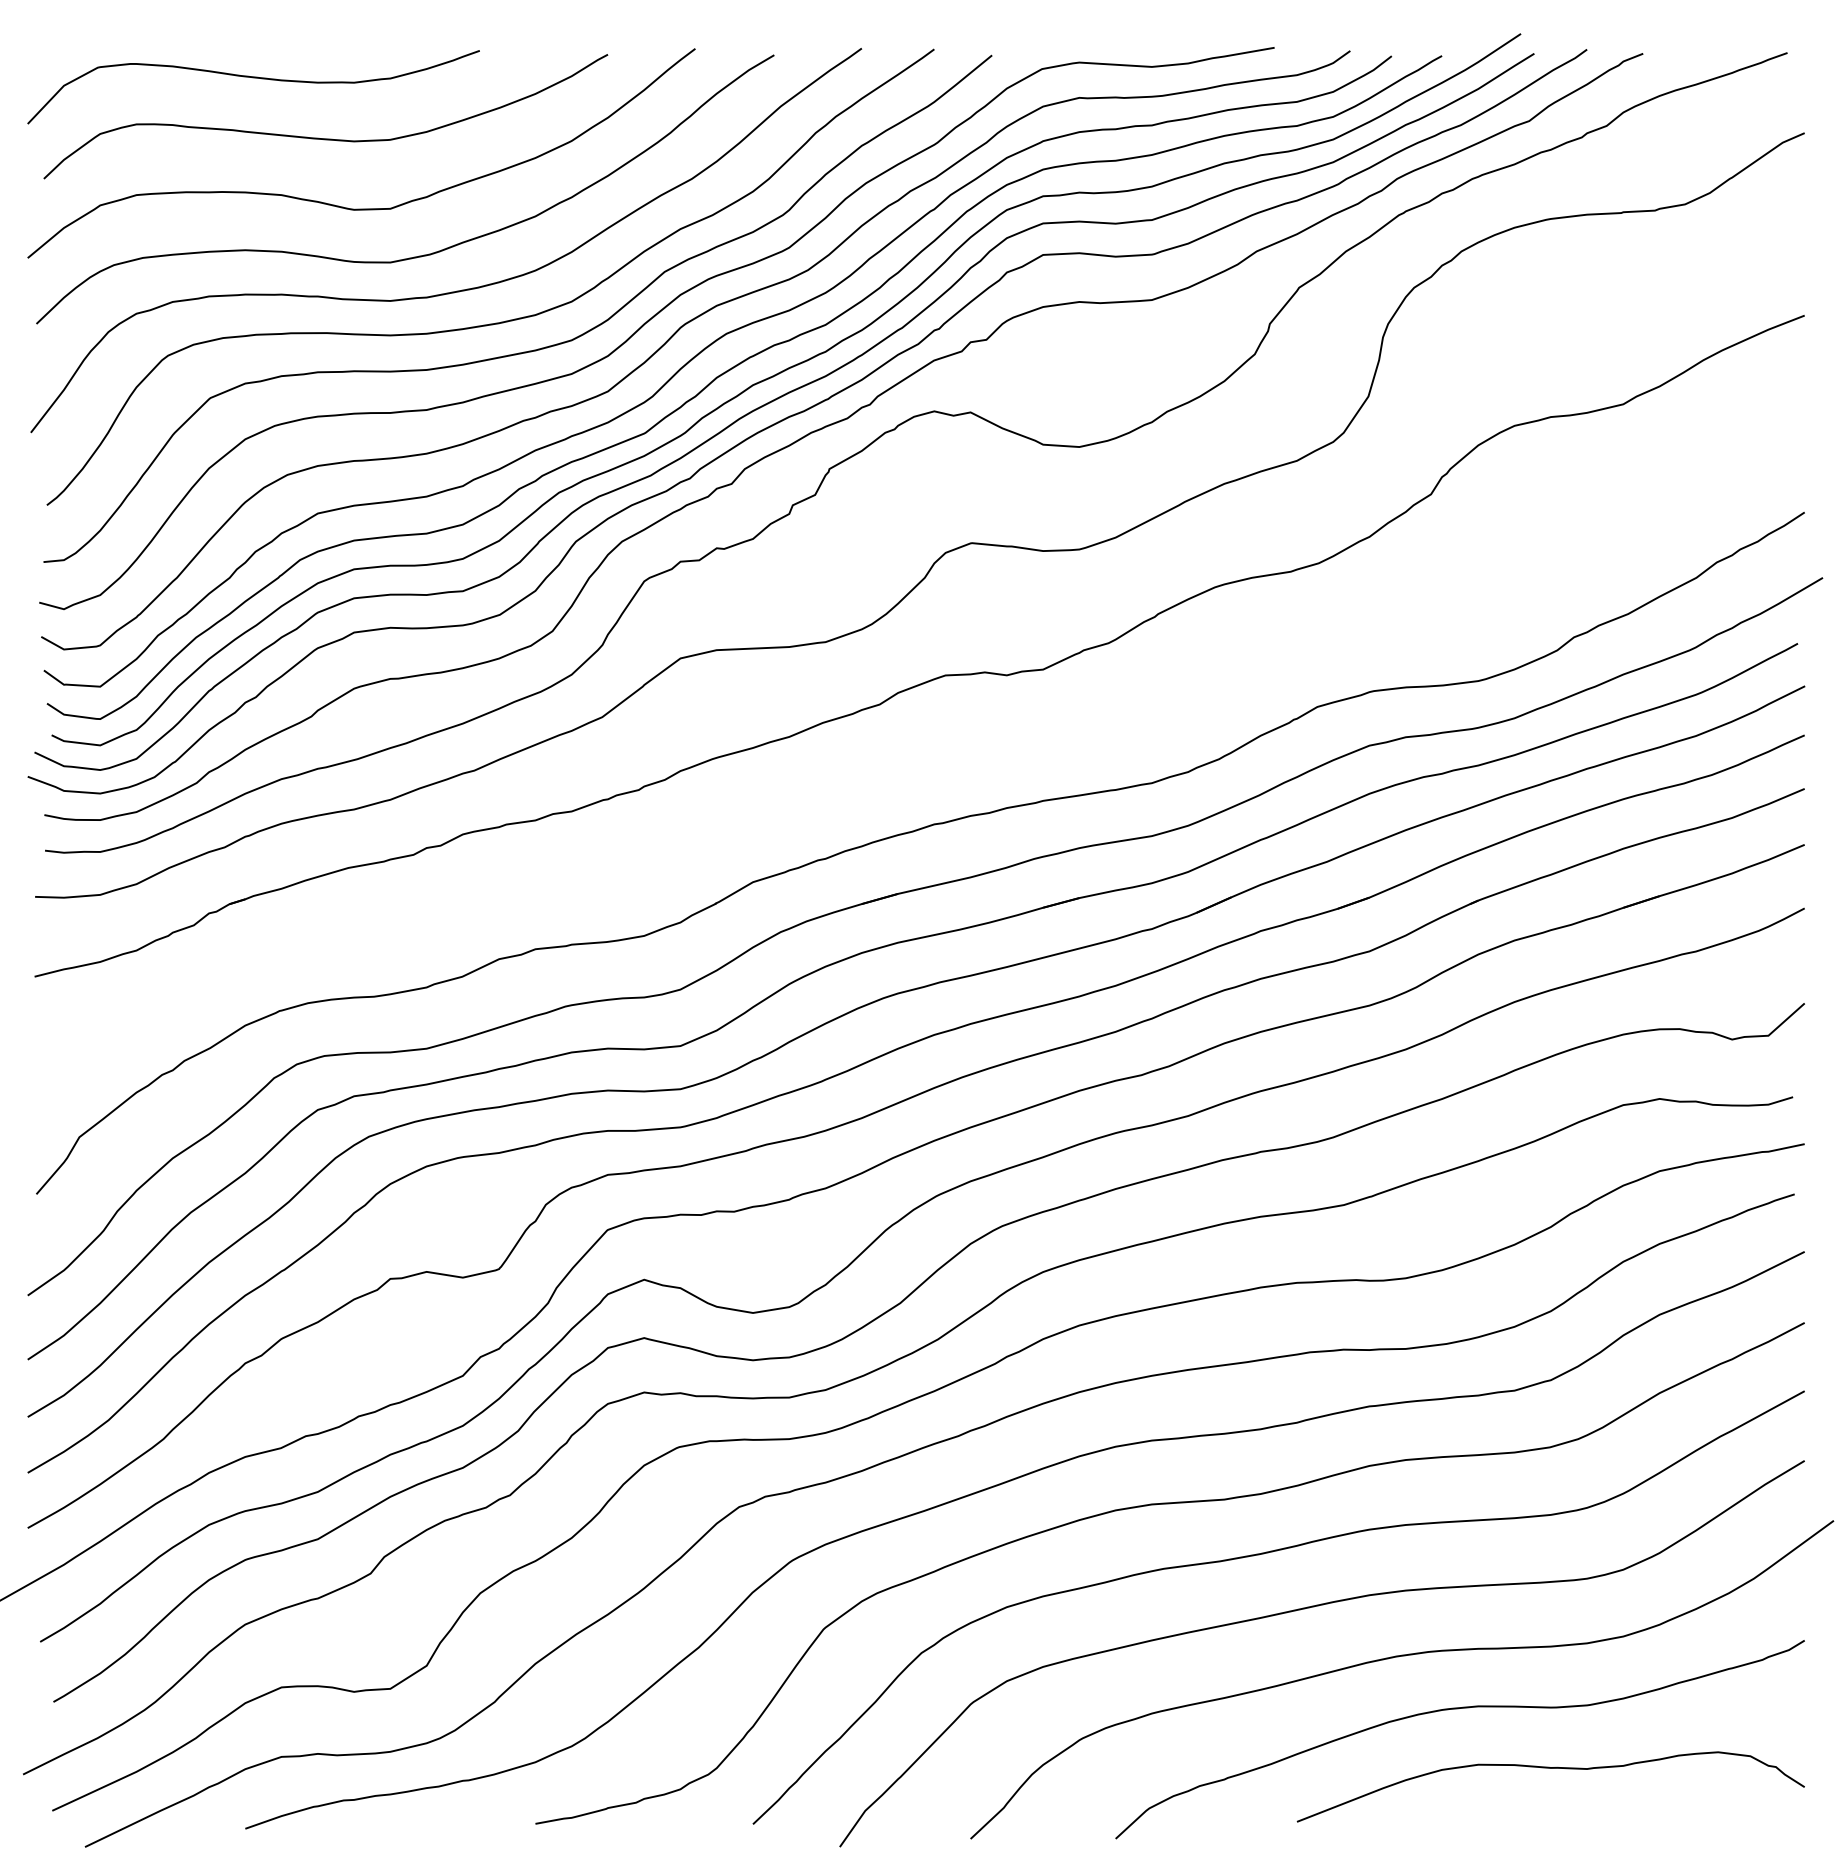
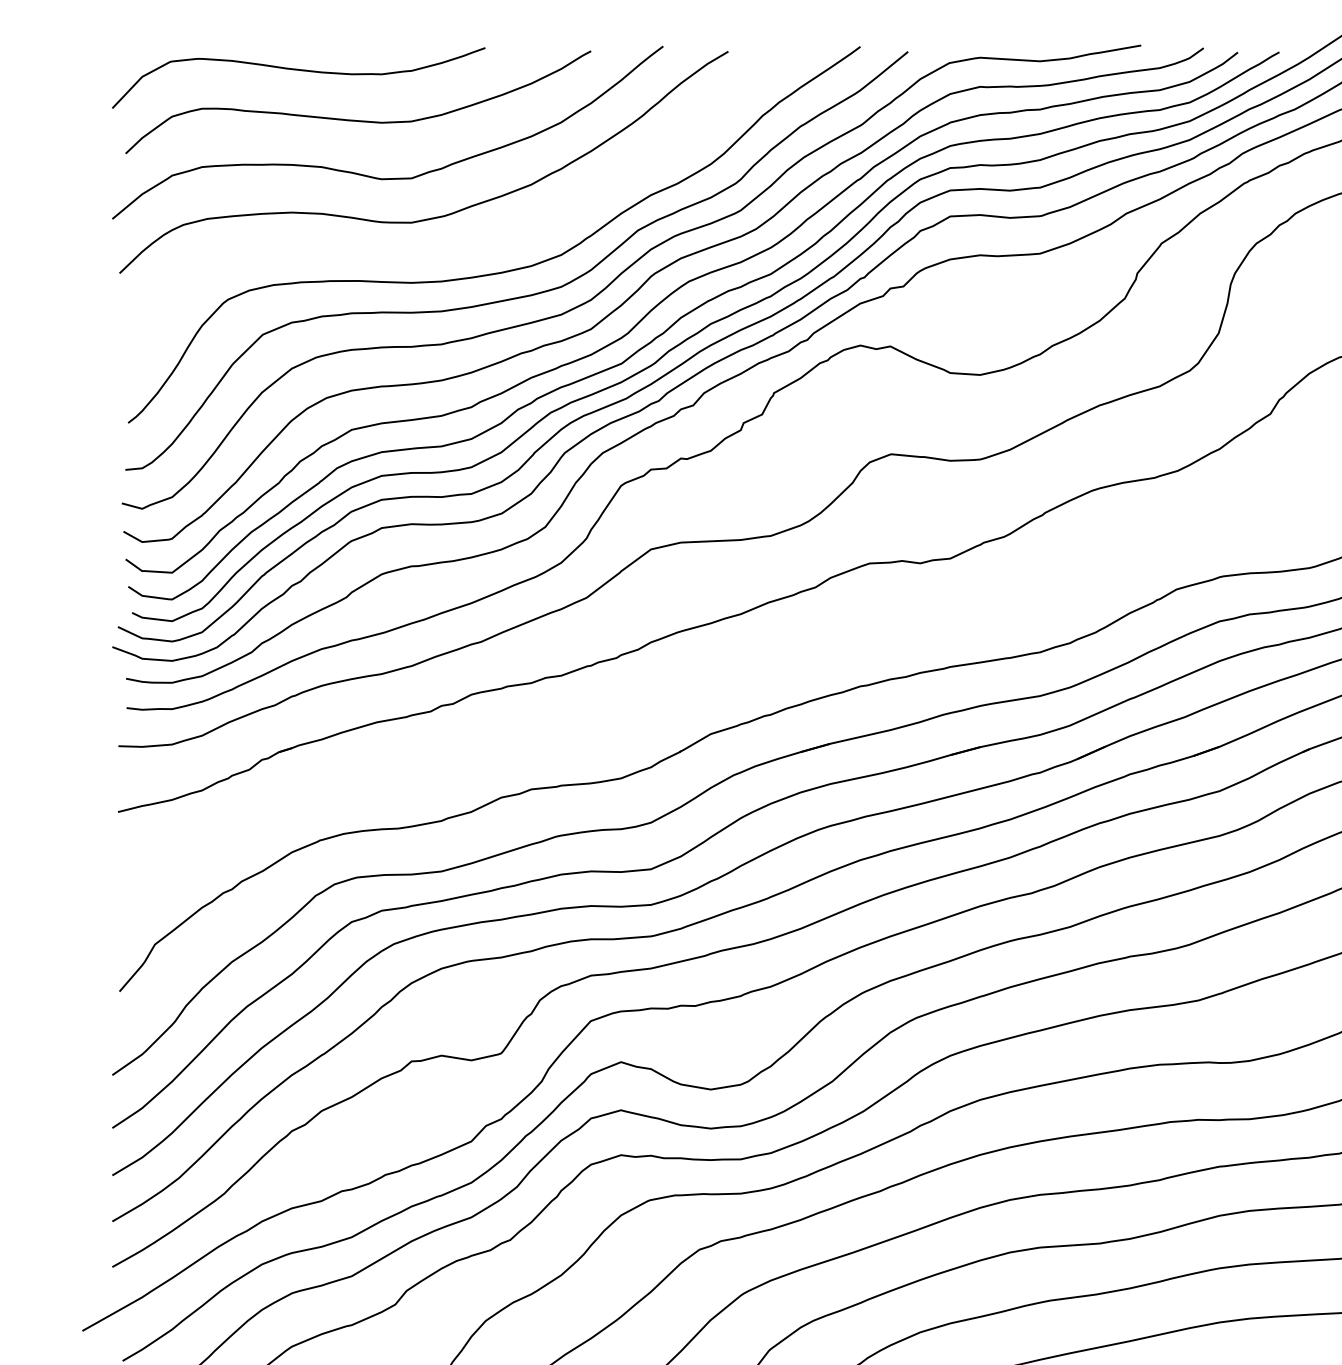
curve: (456, 290) -> (466, 245), removed

